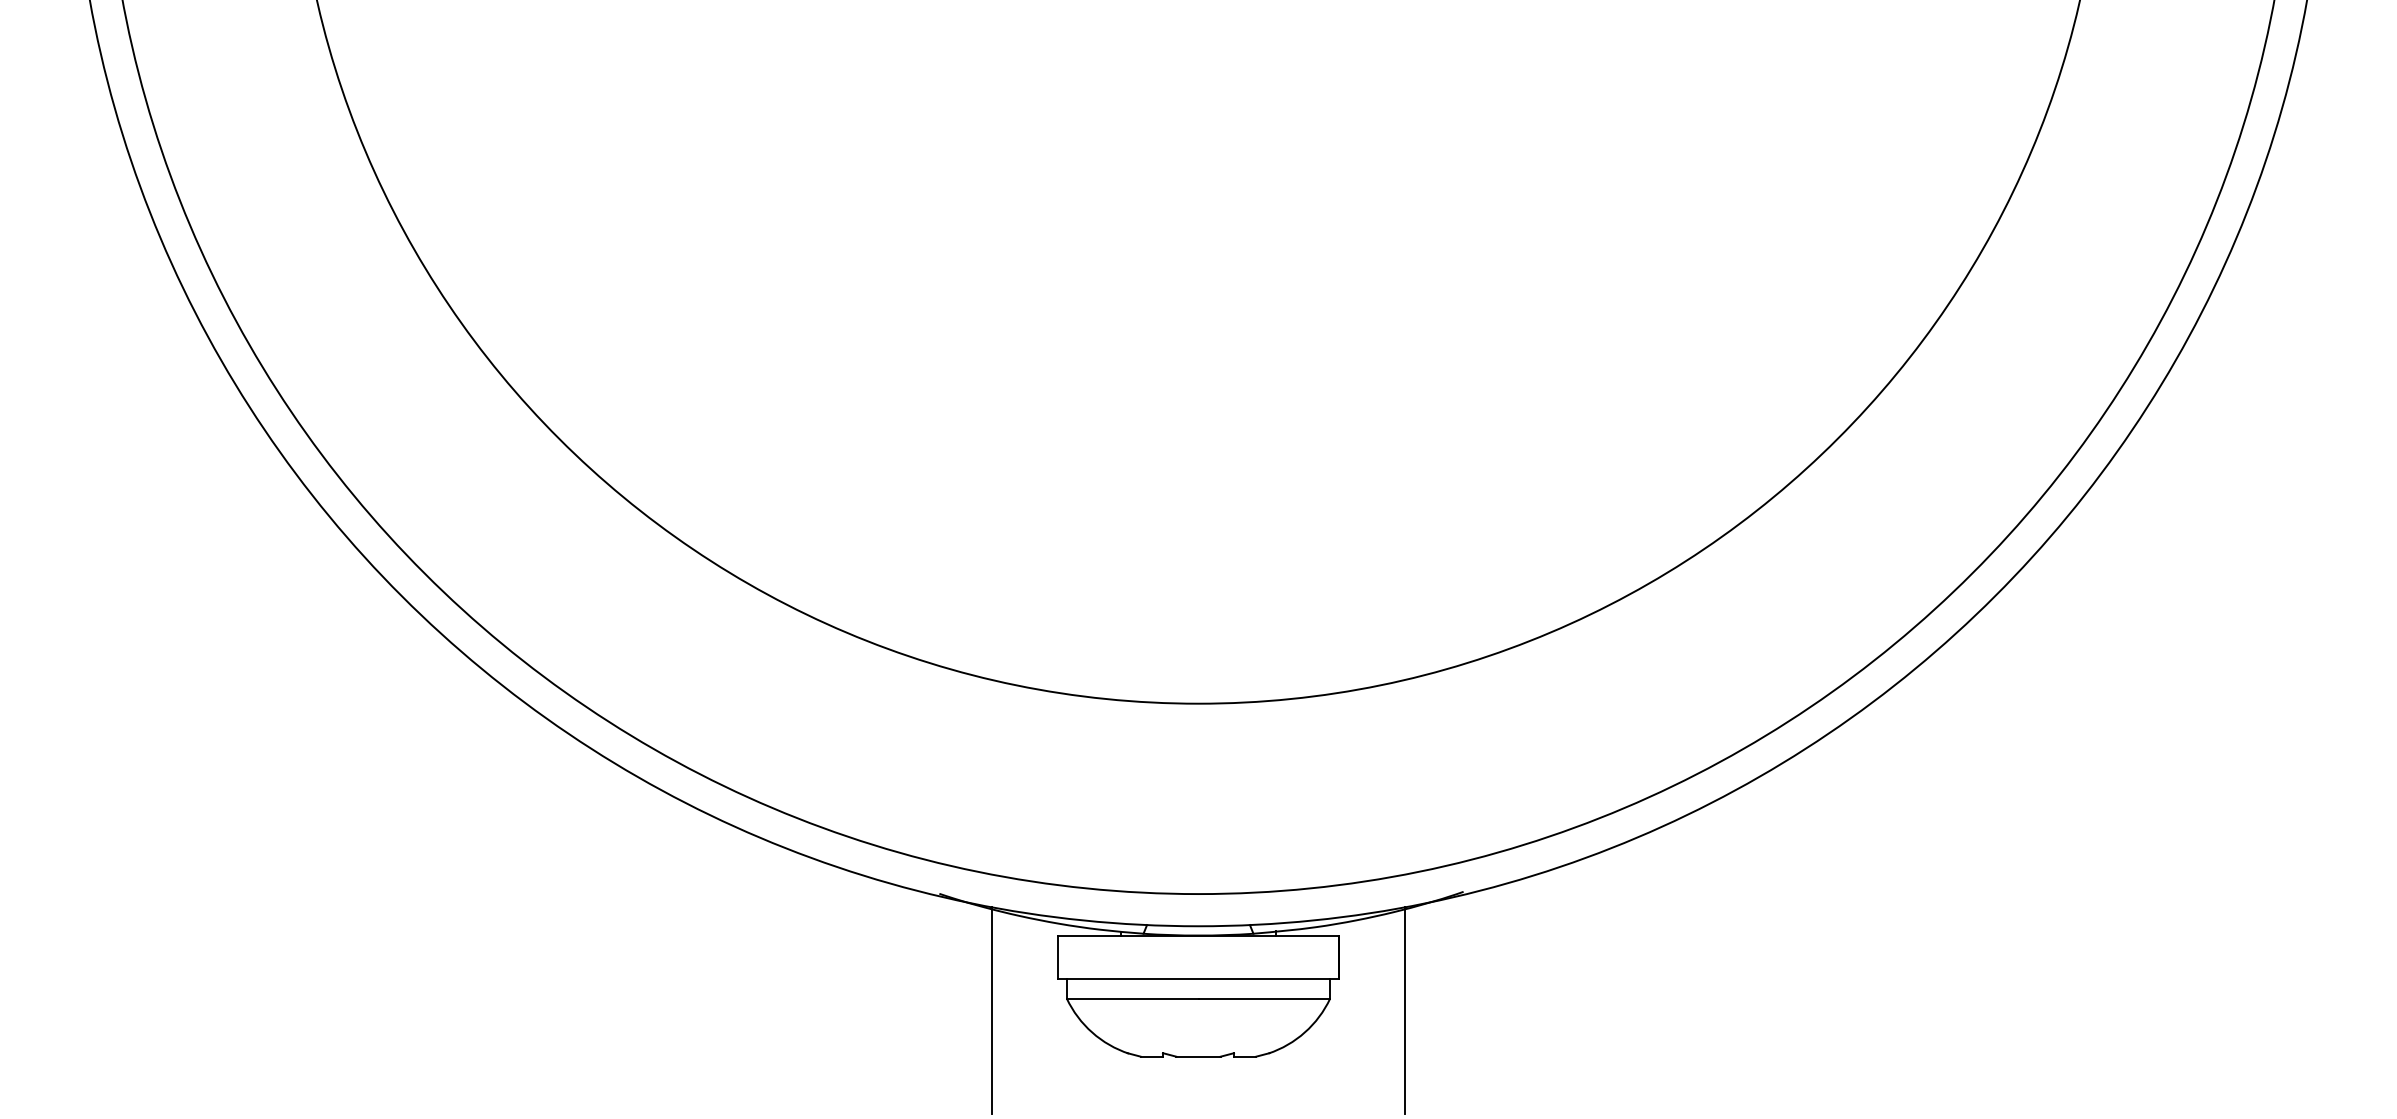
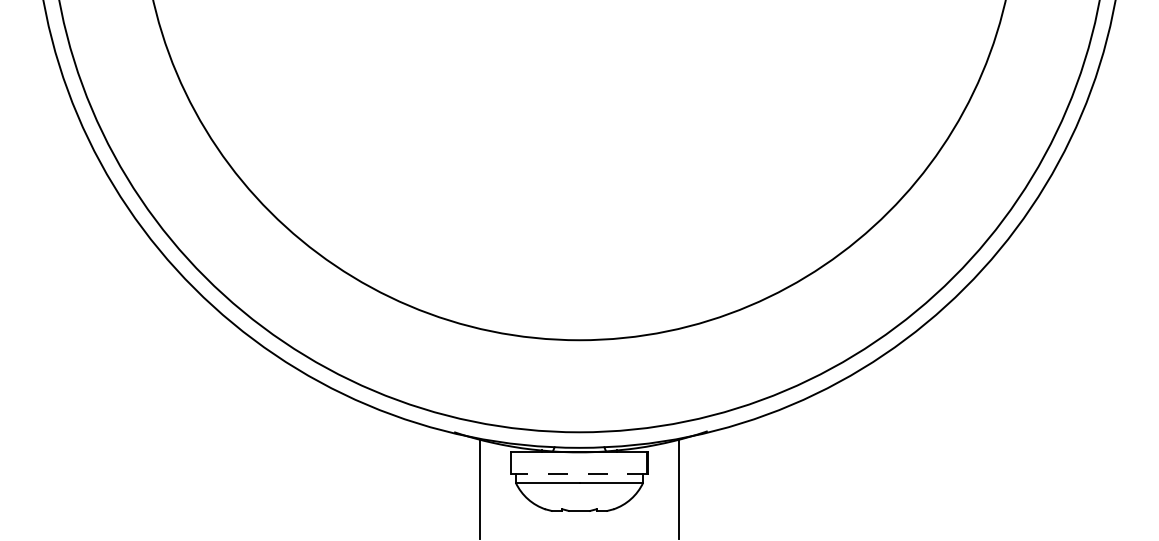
line: (1196, 979) -> (578, 473), solid -> dashed

